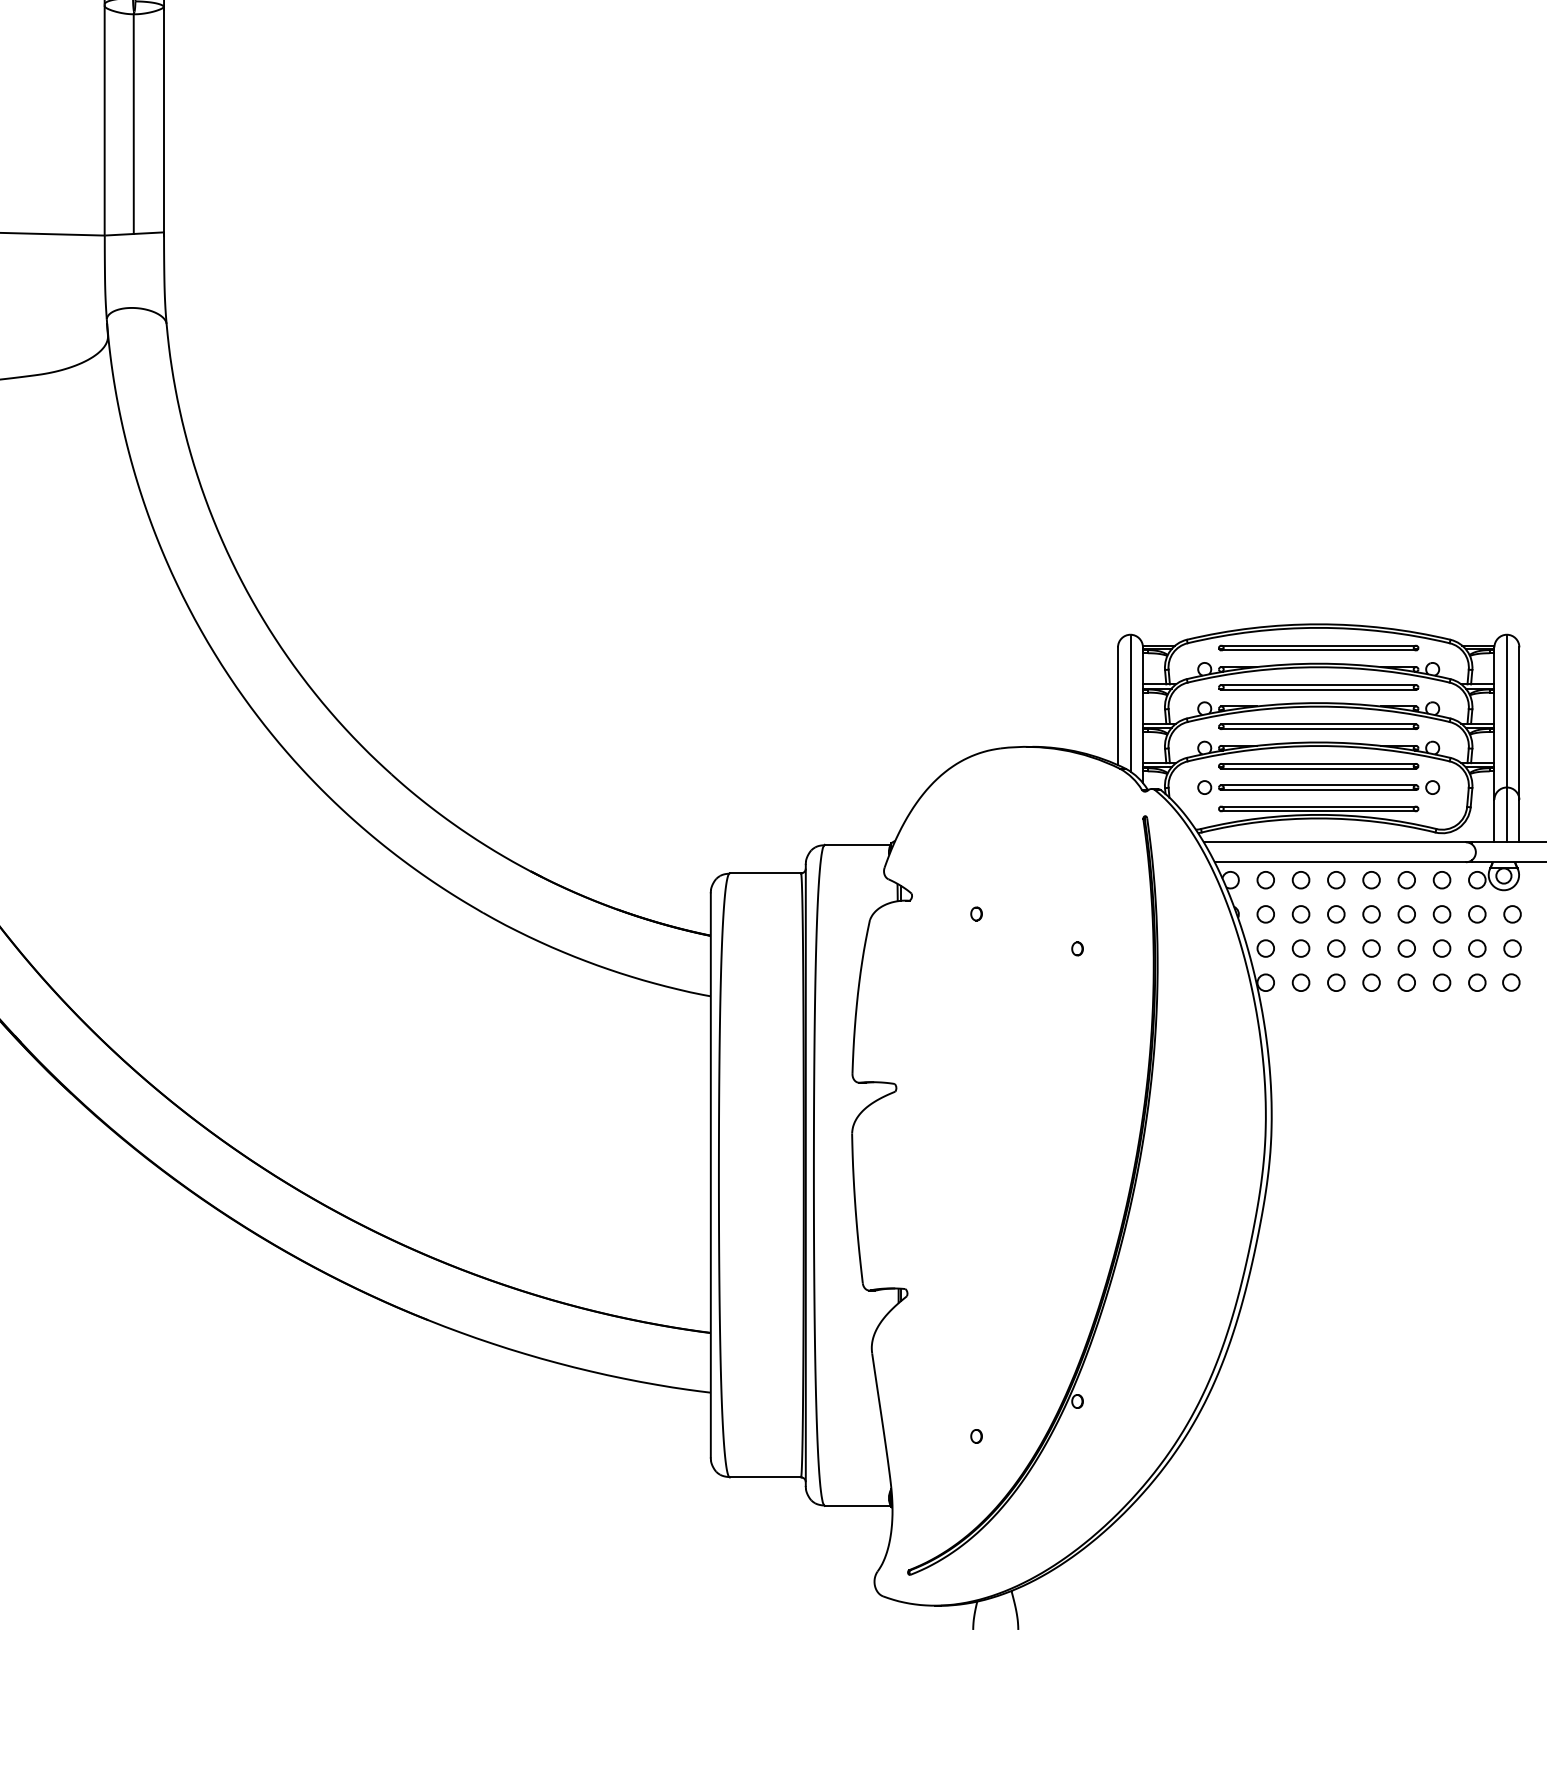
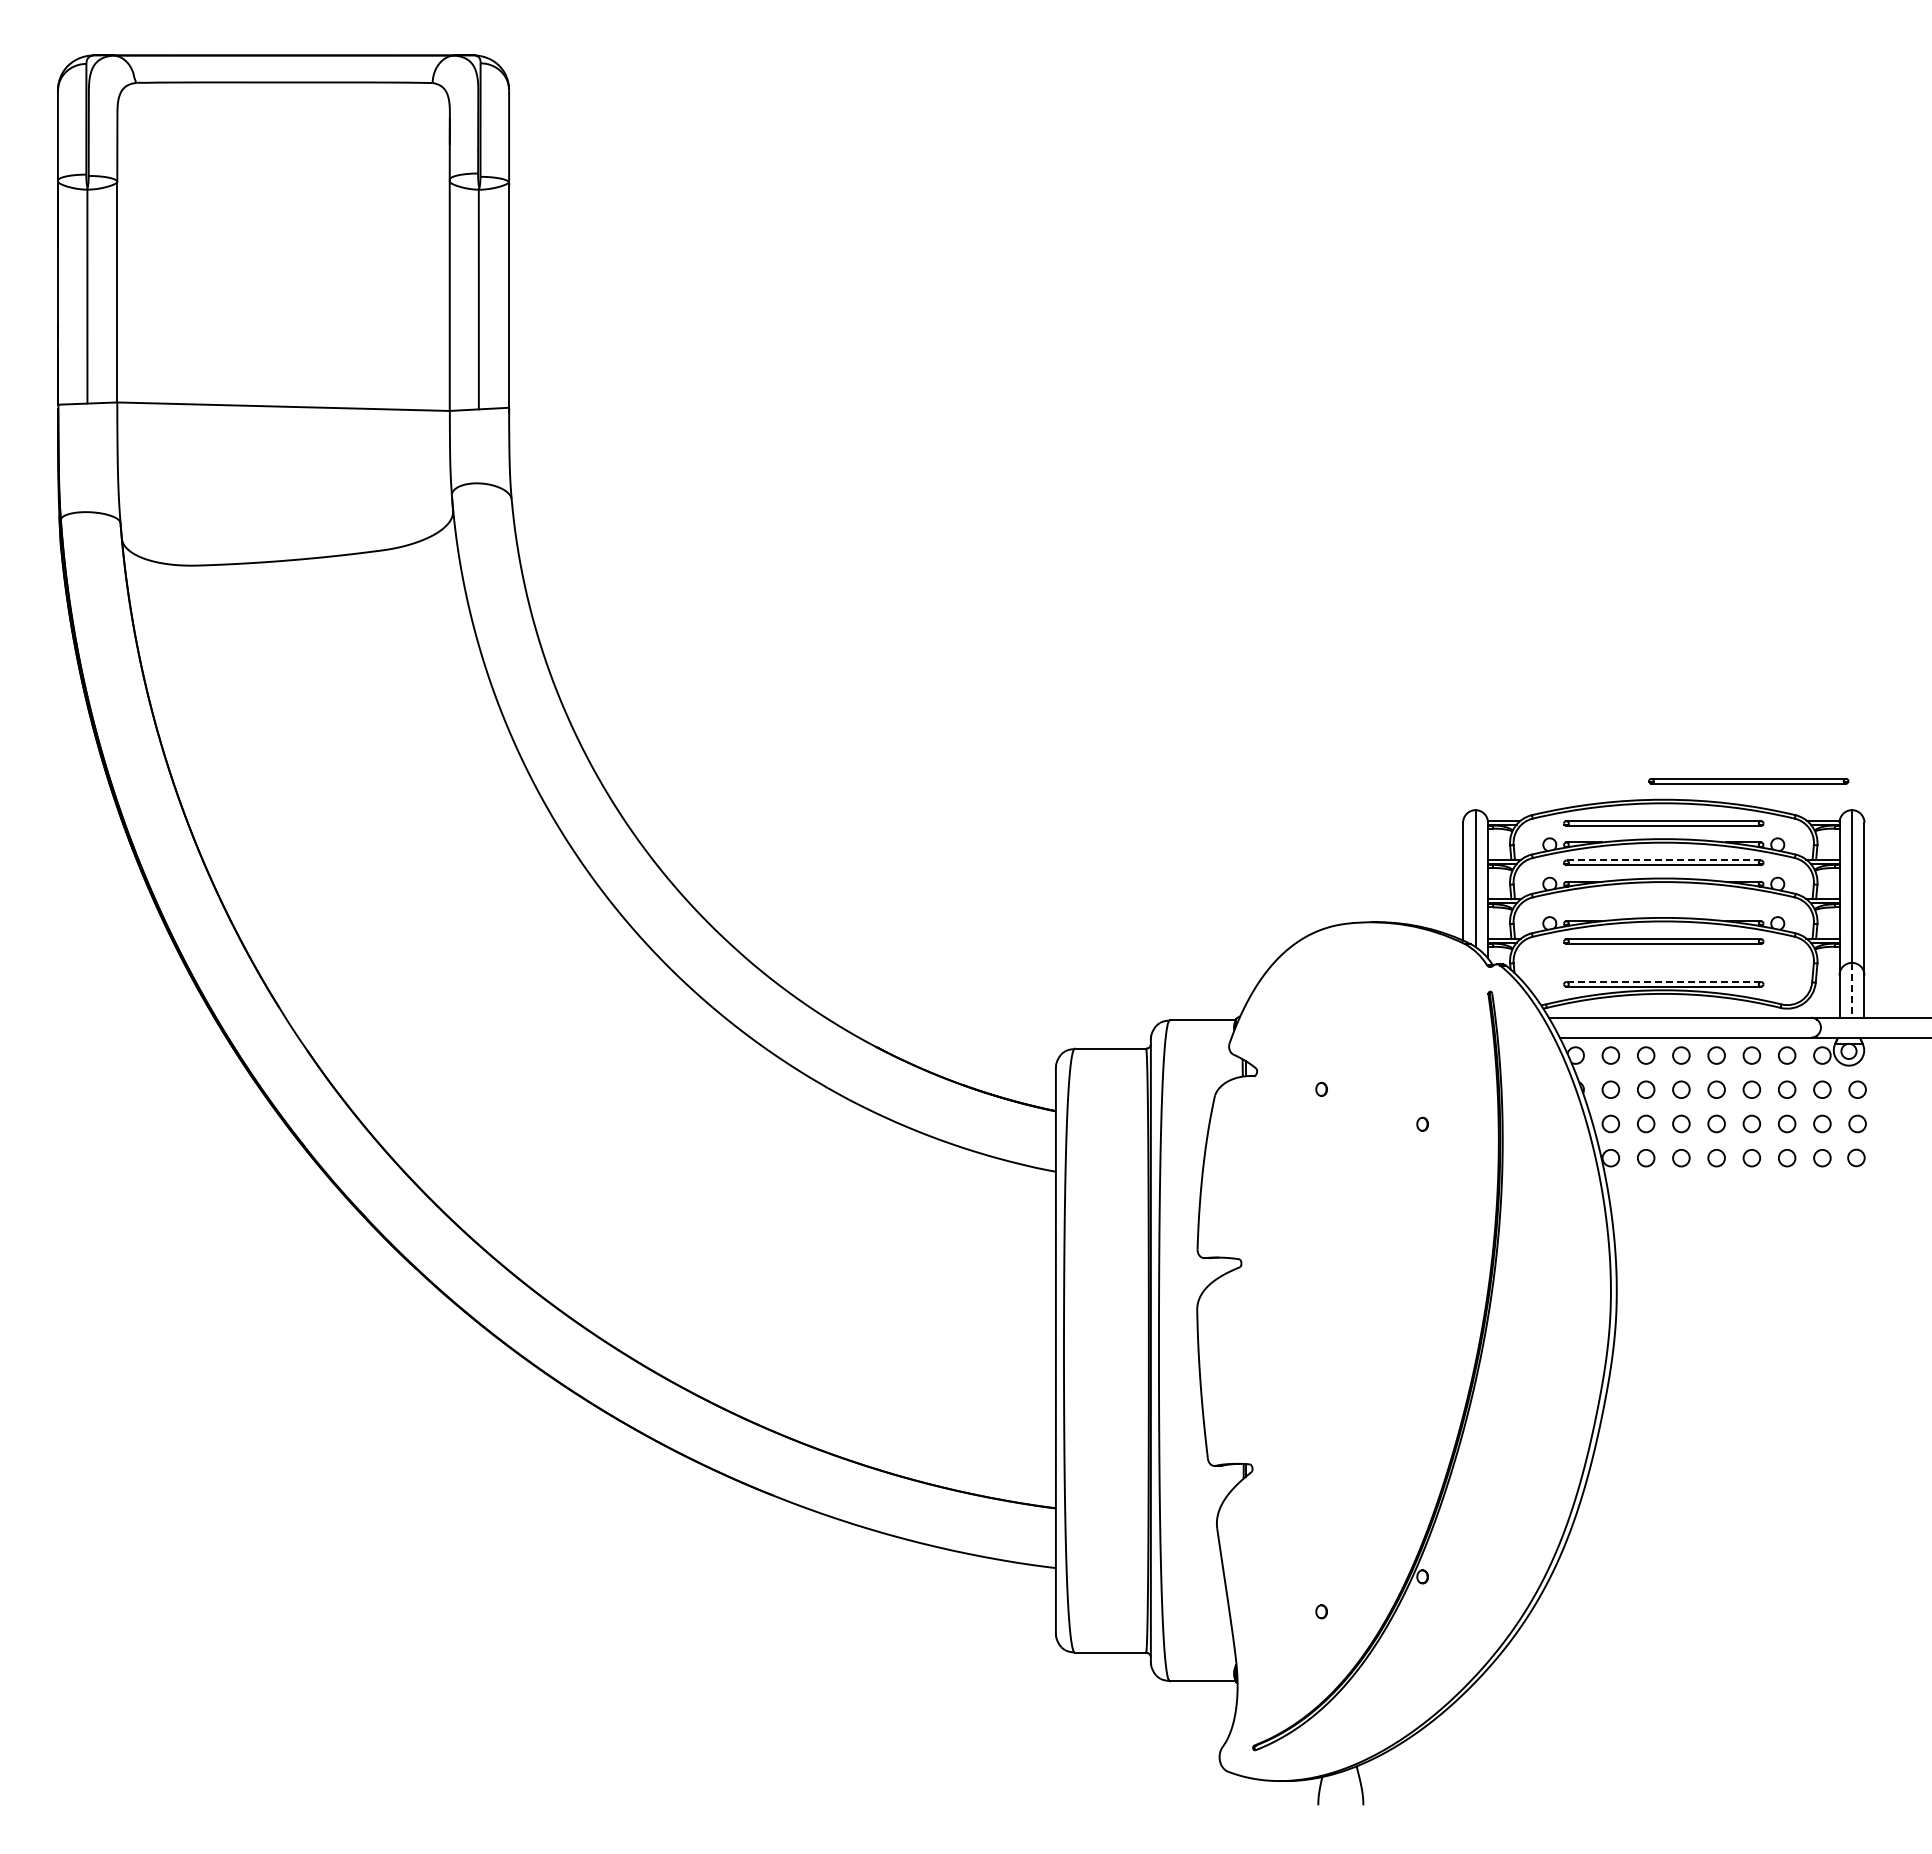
line: (1318, 685) -> (1663, 860), solid -> dashed
part: (1318, 727) -> (1748, 781), moved
part: (1318, 787) -> (1663, 962), removed
line: (1318, 806) -> (1663, 981), solid -> dashed
line: (1506, 815) -> (1851, 990), solid -> dashed

